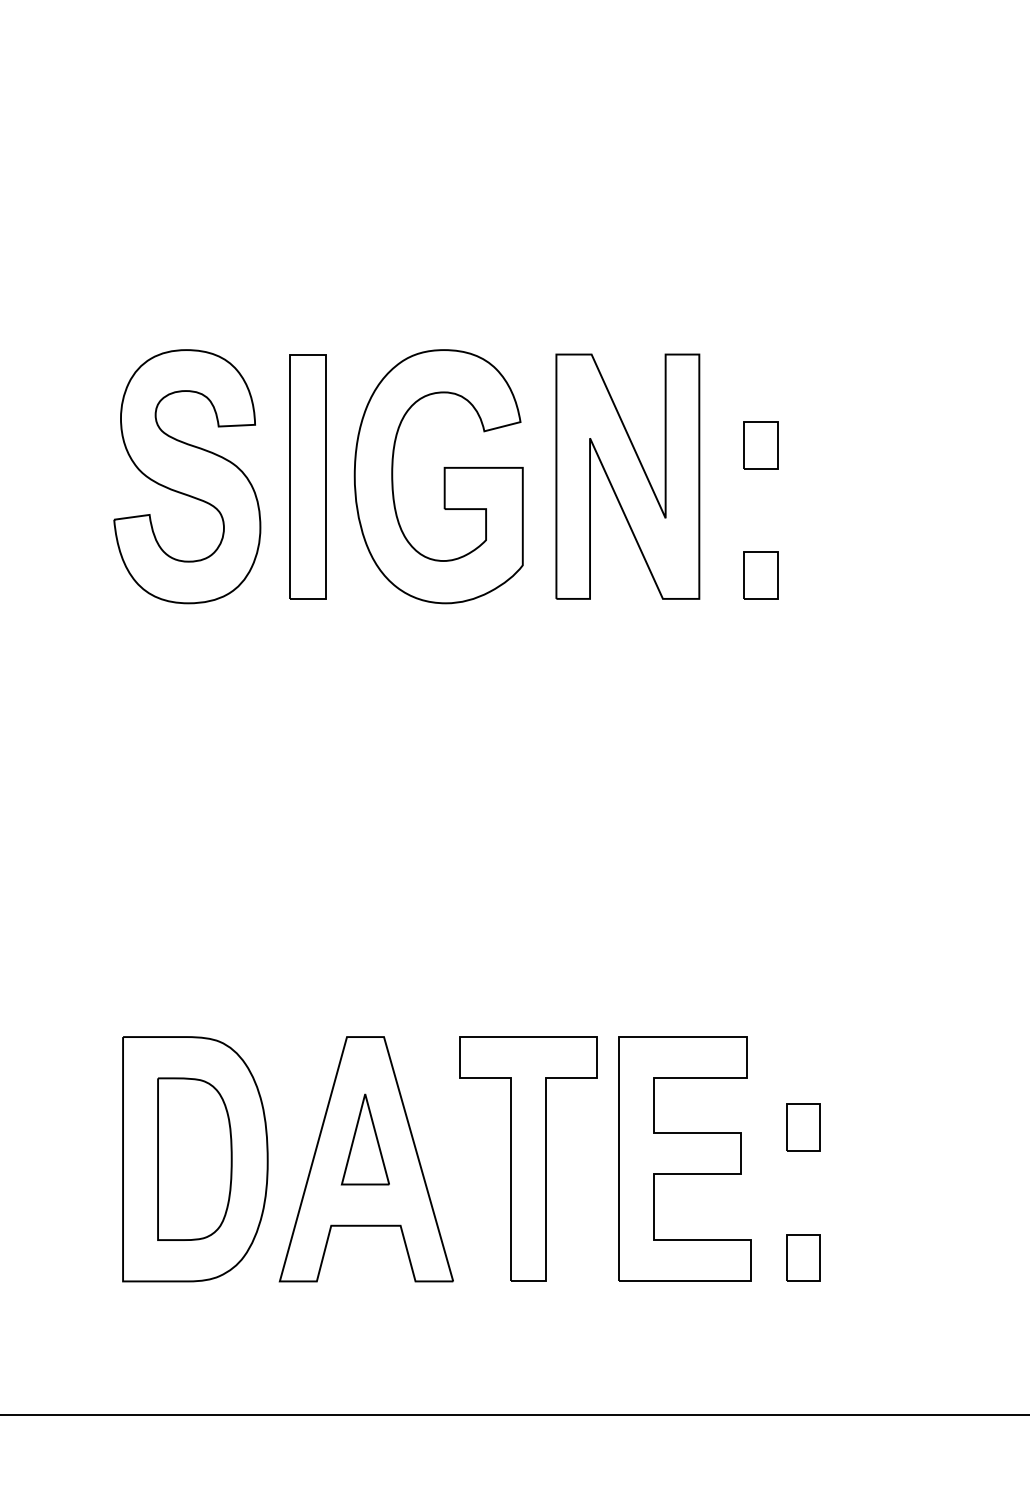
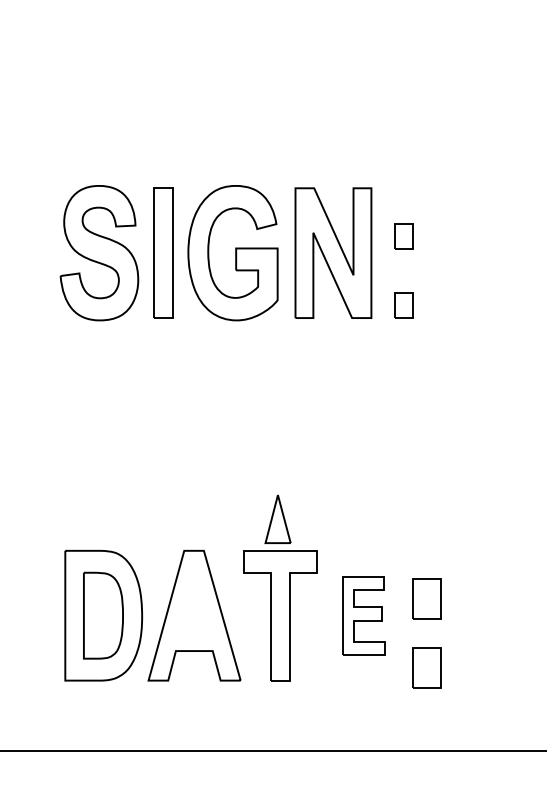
part: (803, 1126) -> (426, 598), size x1.6
part: (364, 1138) -> (277, 518), moved
part: (684, 1158) -> (363, 615), size x0.6
part: (803, 1258) -> (426, 668), size x1.6

